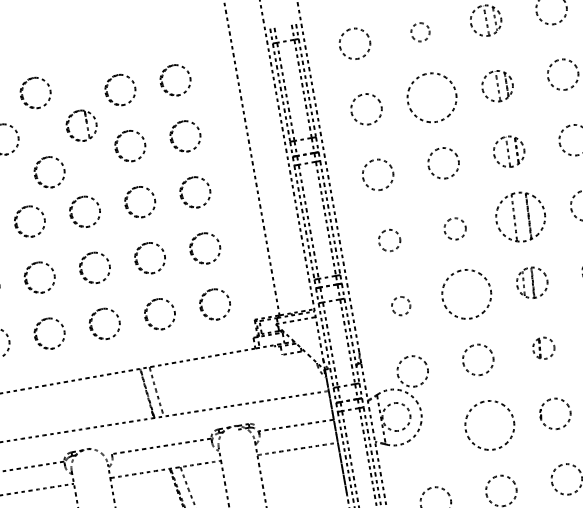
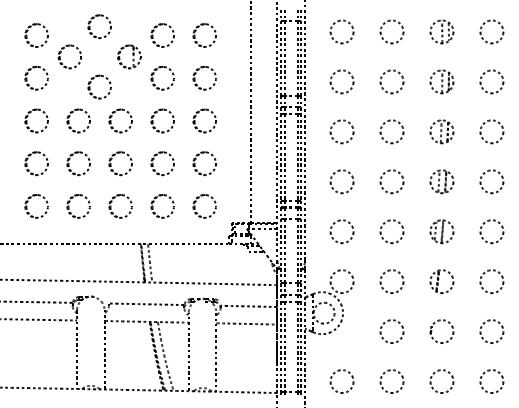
circle: (419, 31) -> (391, 31), size x1.67
circle: (431, 97) -> (391, 81), size x0.62
part: (520, 217) -> (441, 181), size x0.62
circle: (454, 228) -> (391, 181), size x1.43
circle: (388, 240) -> (341, 181), size x1.43
circle: (465, 294) -> (391, 231), size x0.62
circle: (400, 305) -> (341, 231), size x1.67
part: (543, 348) -> (441, 281), size x1.43
circle: (489, 425) -> (391, 331), size x0.62

